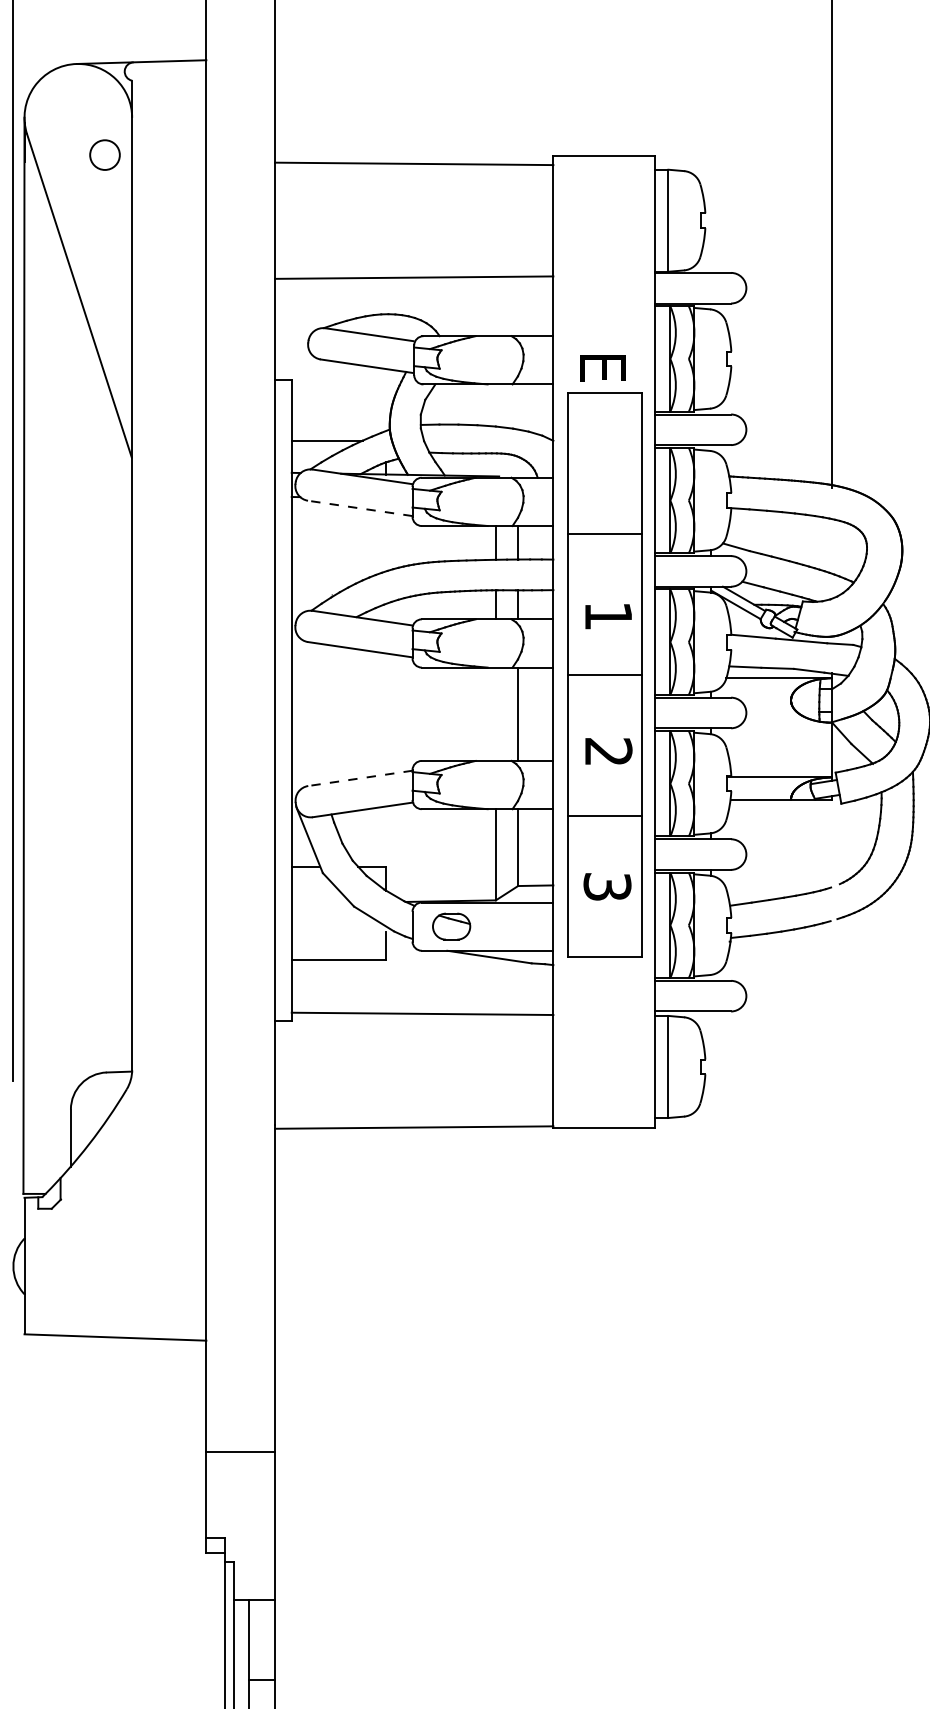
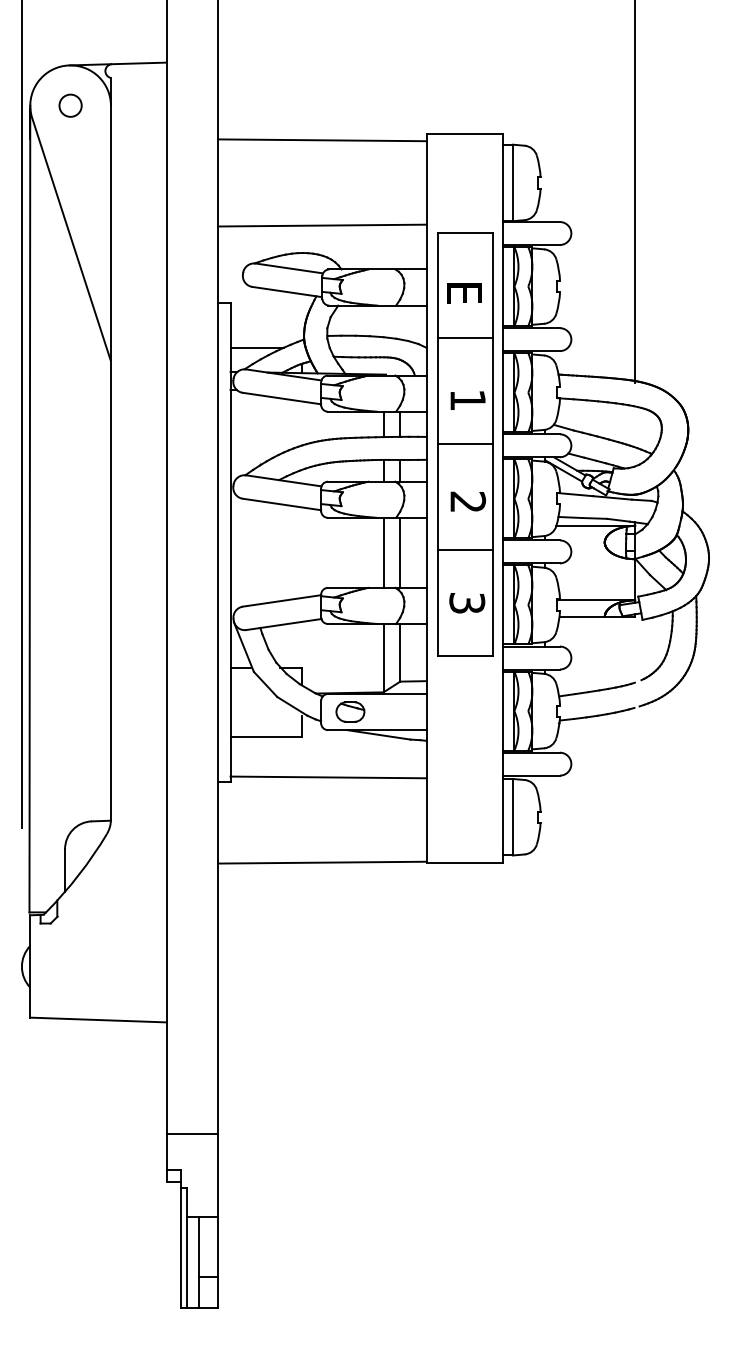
circle: (104, 154) -> (70, 105), moved
line: (359, 508) -> (281, 398), dashed -> solid
part: (605, 675) -> (465, 444), moved
line: (495, 713) -> (383, 552), added
line: (361, 777) -> (282, 600), dashed -> solid
line: (240, 1451) -> (192, 1133), moved

